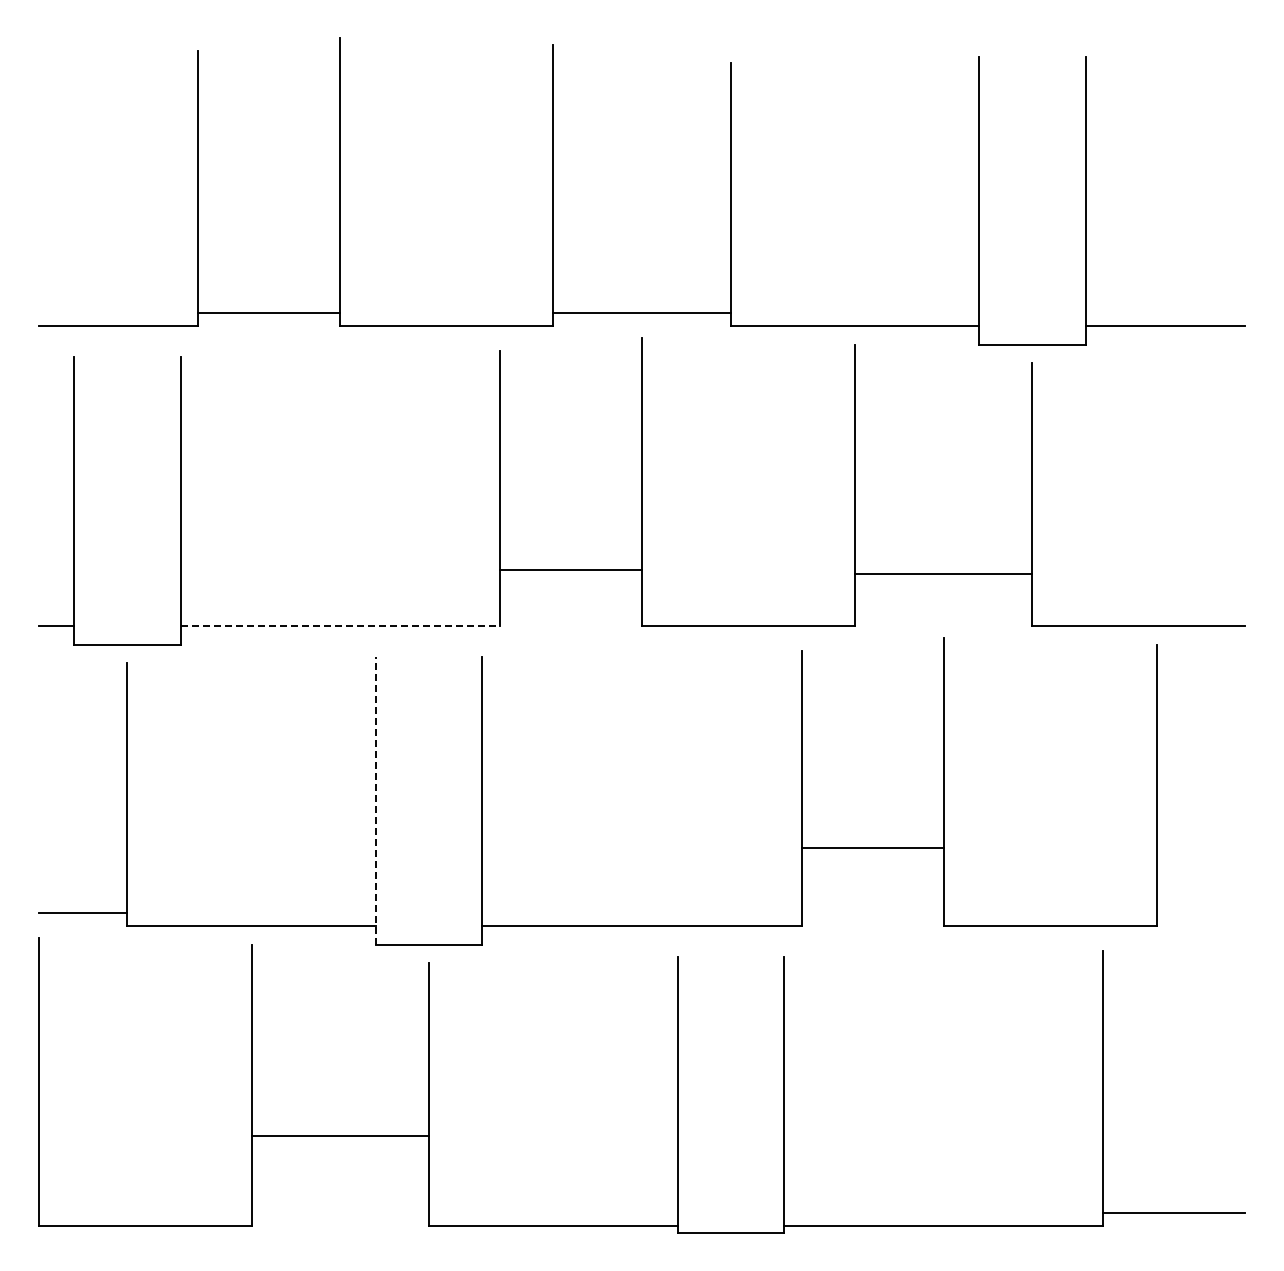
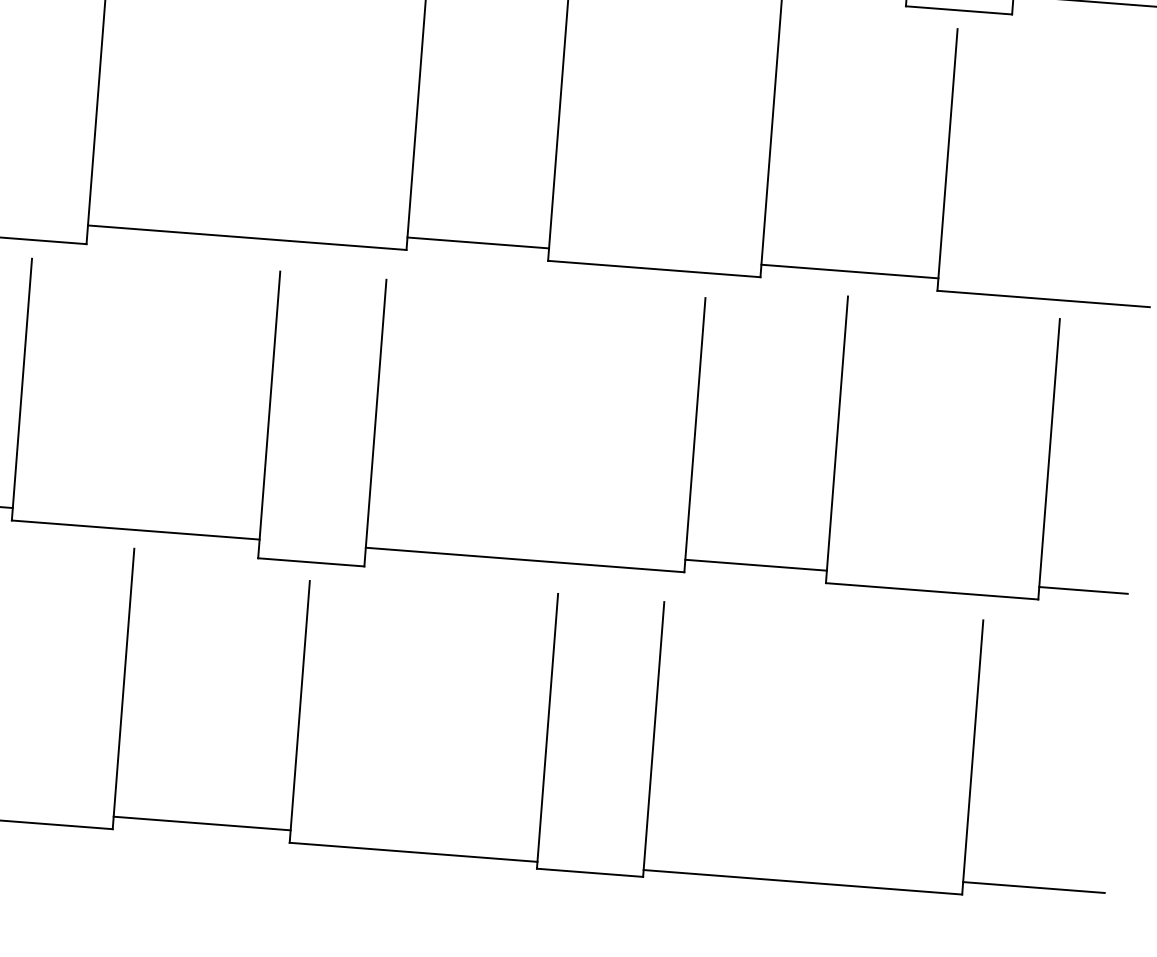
line: (571, 570) -> (478, 243), moved
line: (943, 574) -> (849, 271), moved
line: (340, 625) -> (247, 237), dashed -> solid
line: (375, 800) -> (268, 414), dashed -> solid
line: (872, 848) -> (755, 565), moved
line: (1200, 913) -> (1082, 590), added
line: (340, 1136) -> (202, 823), moved

